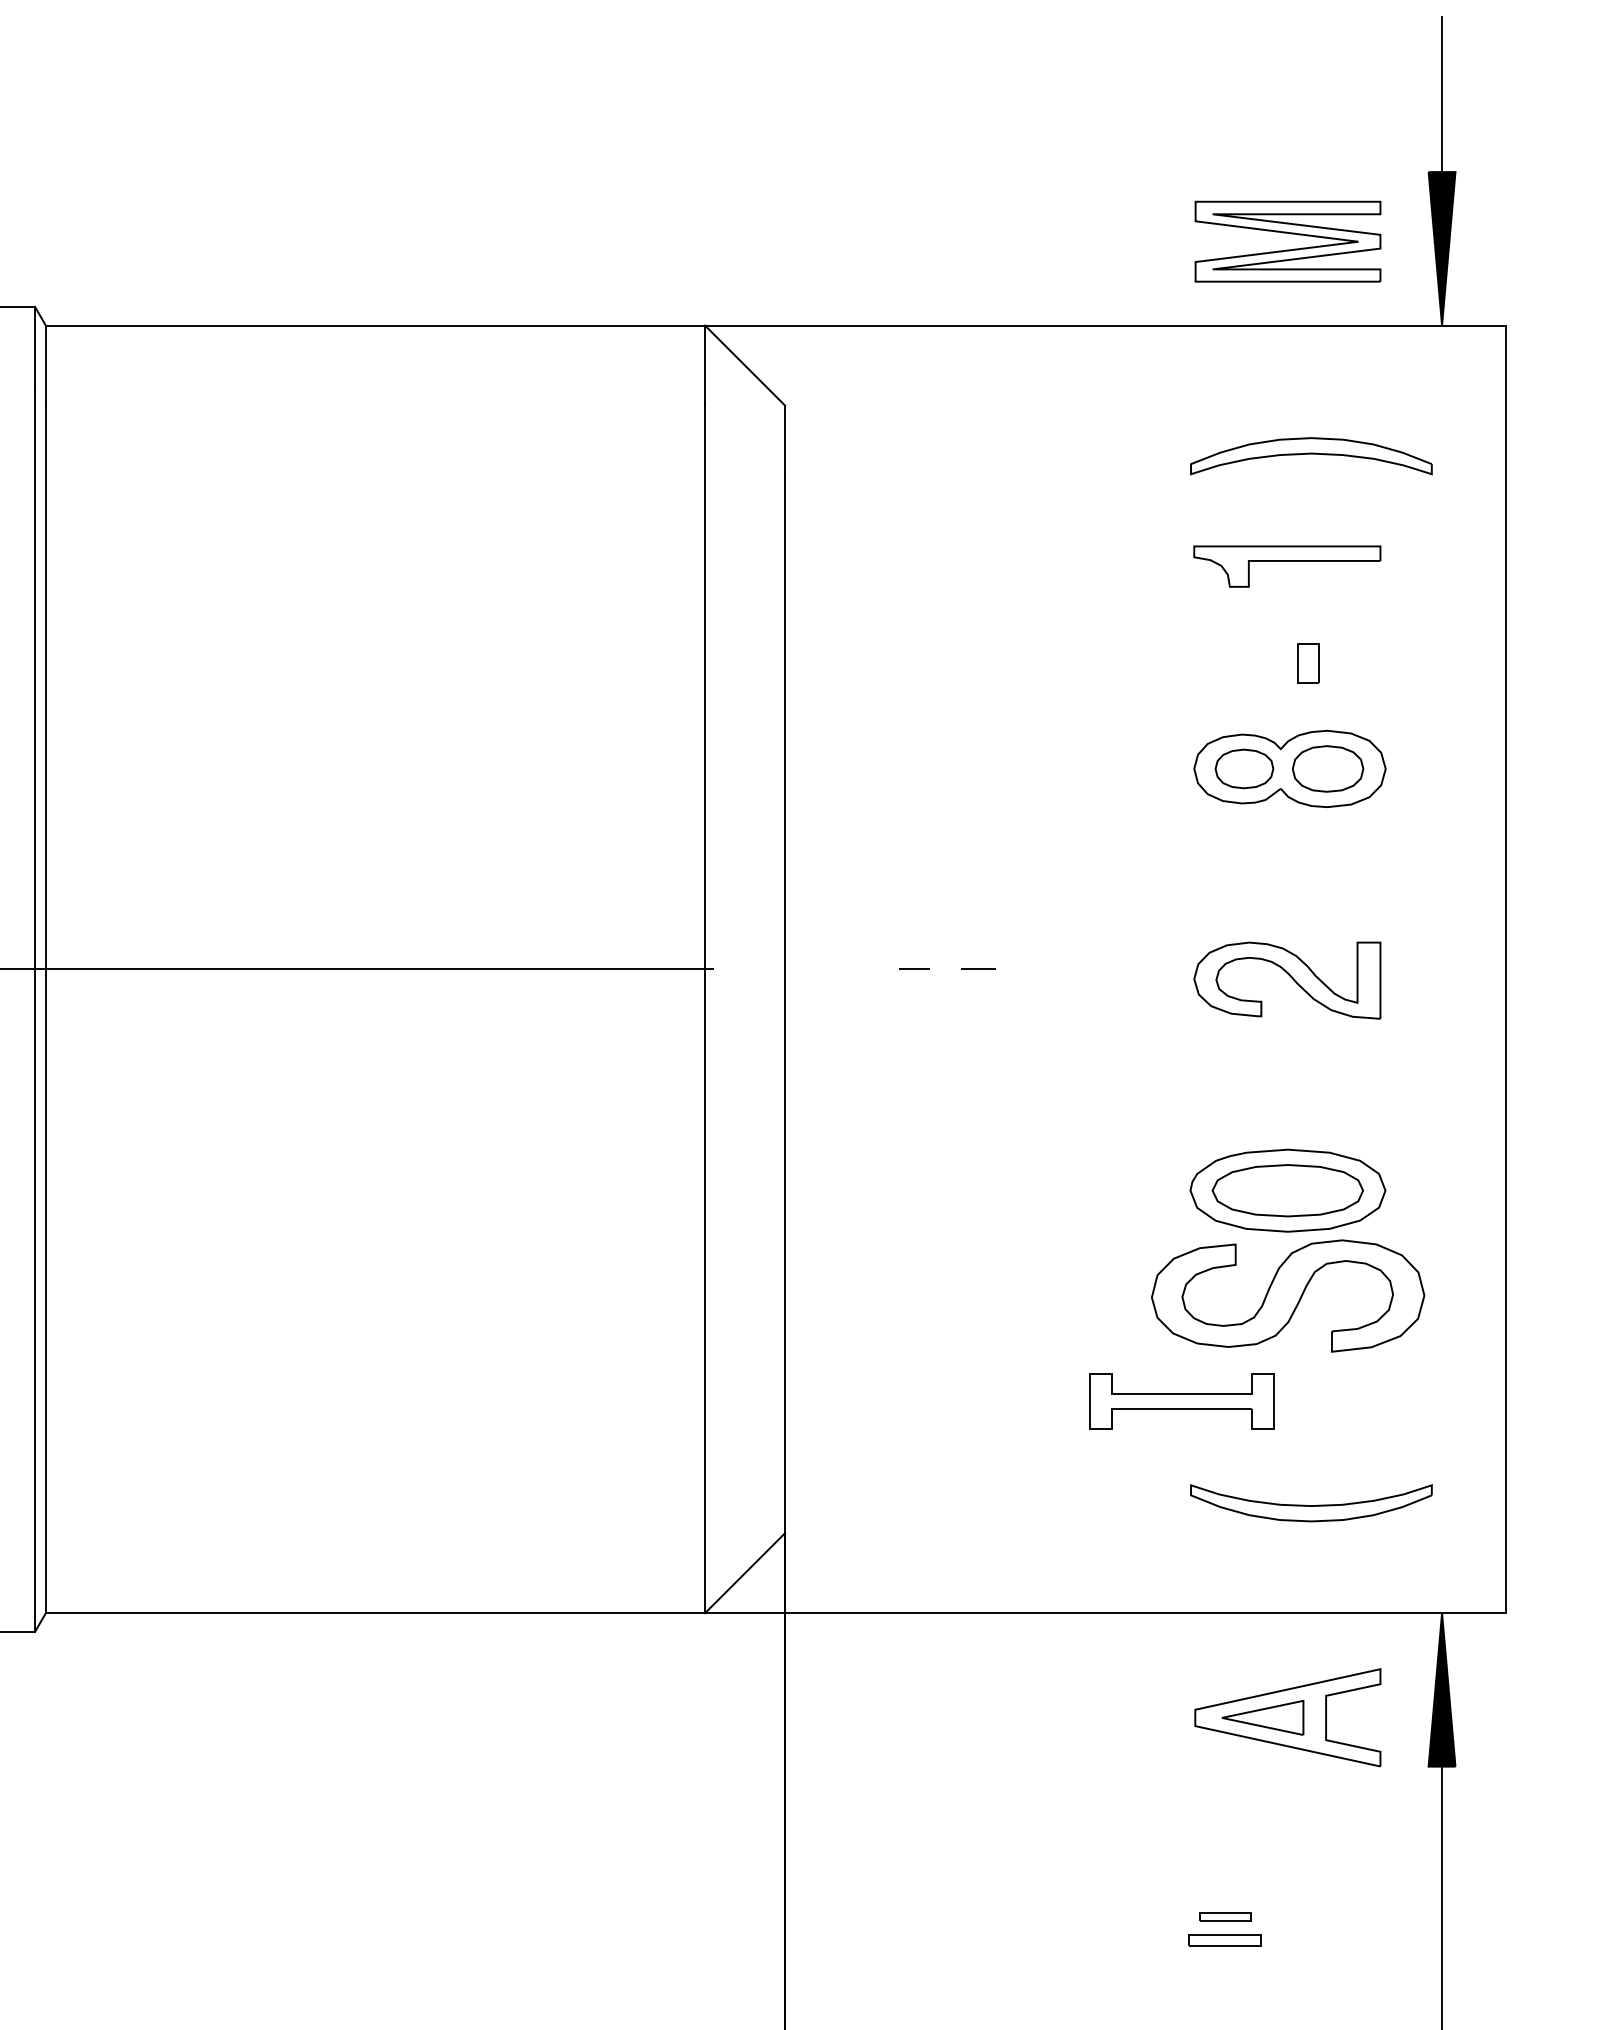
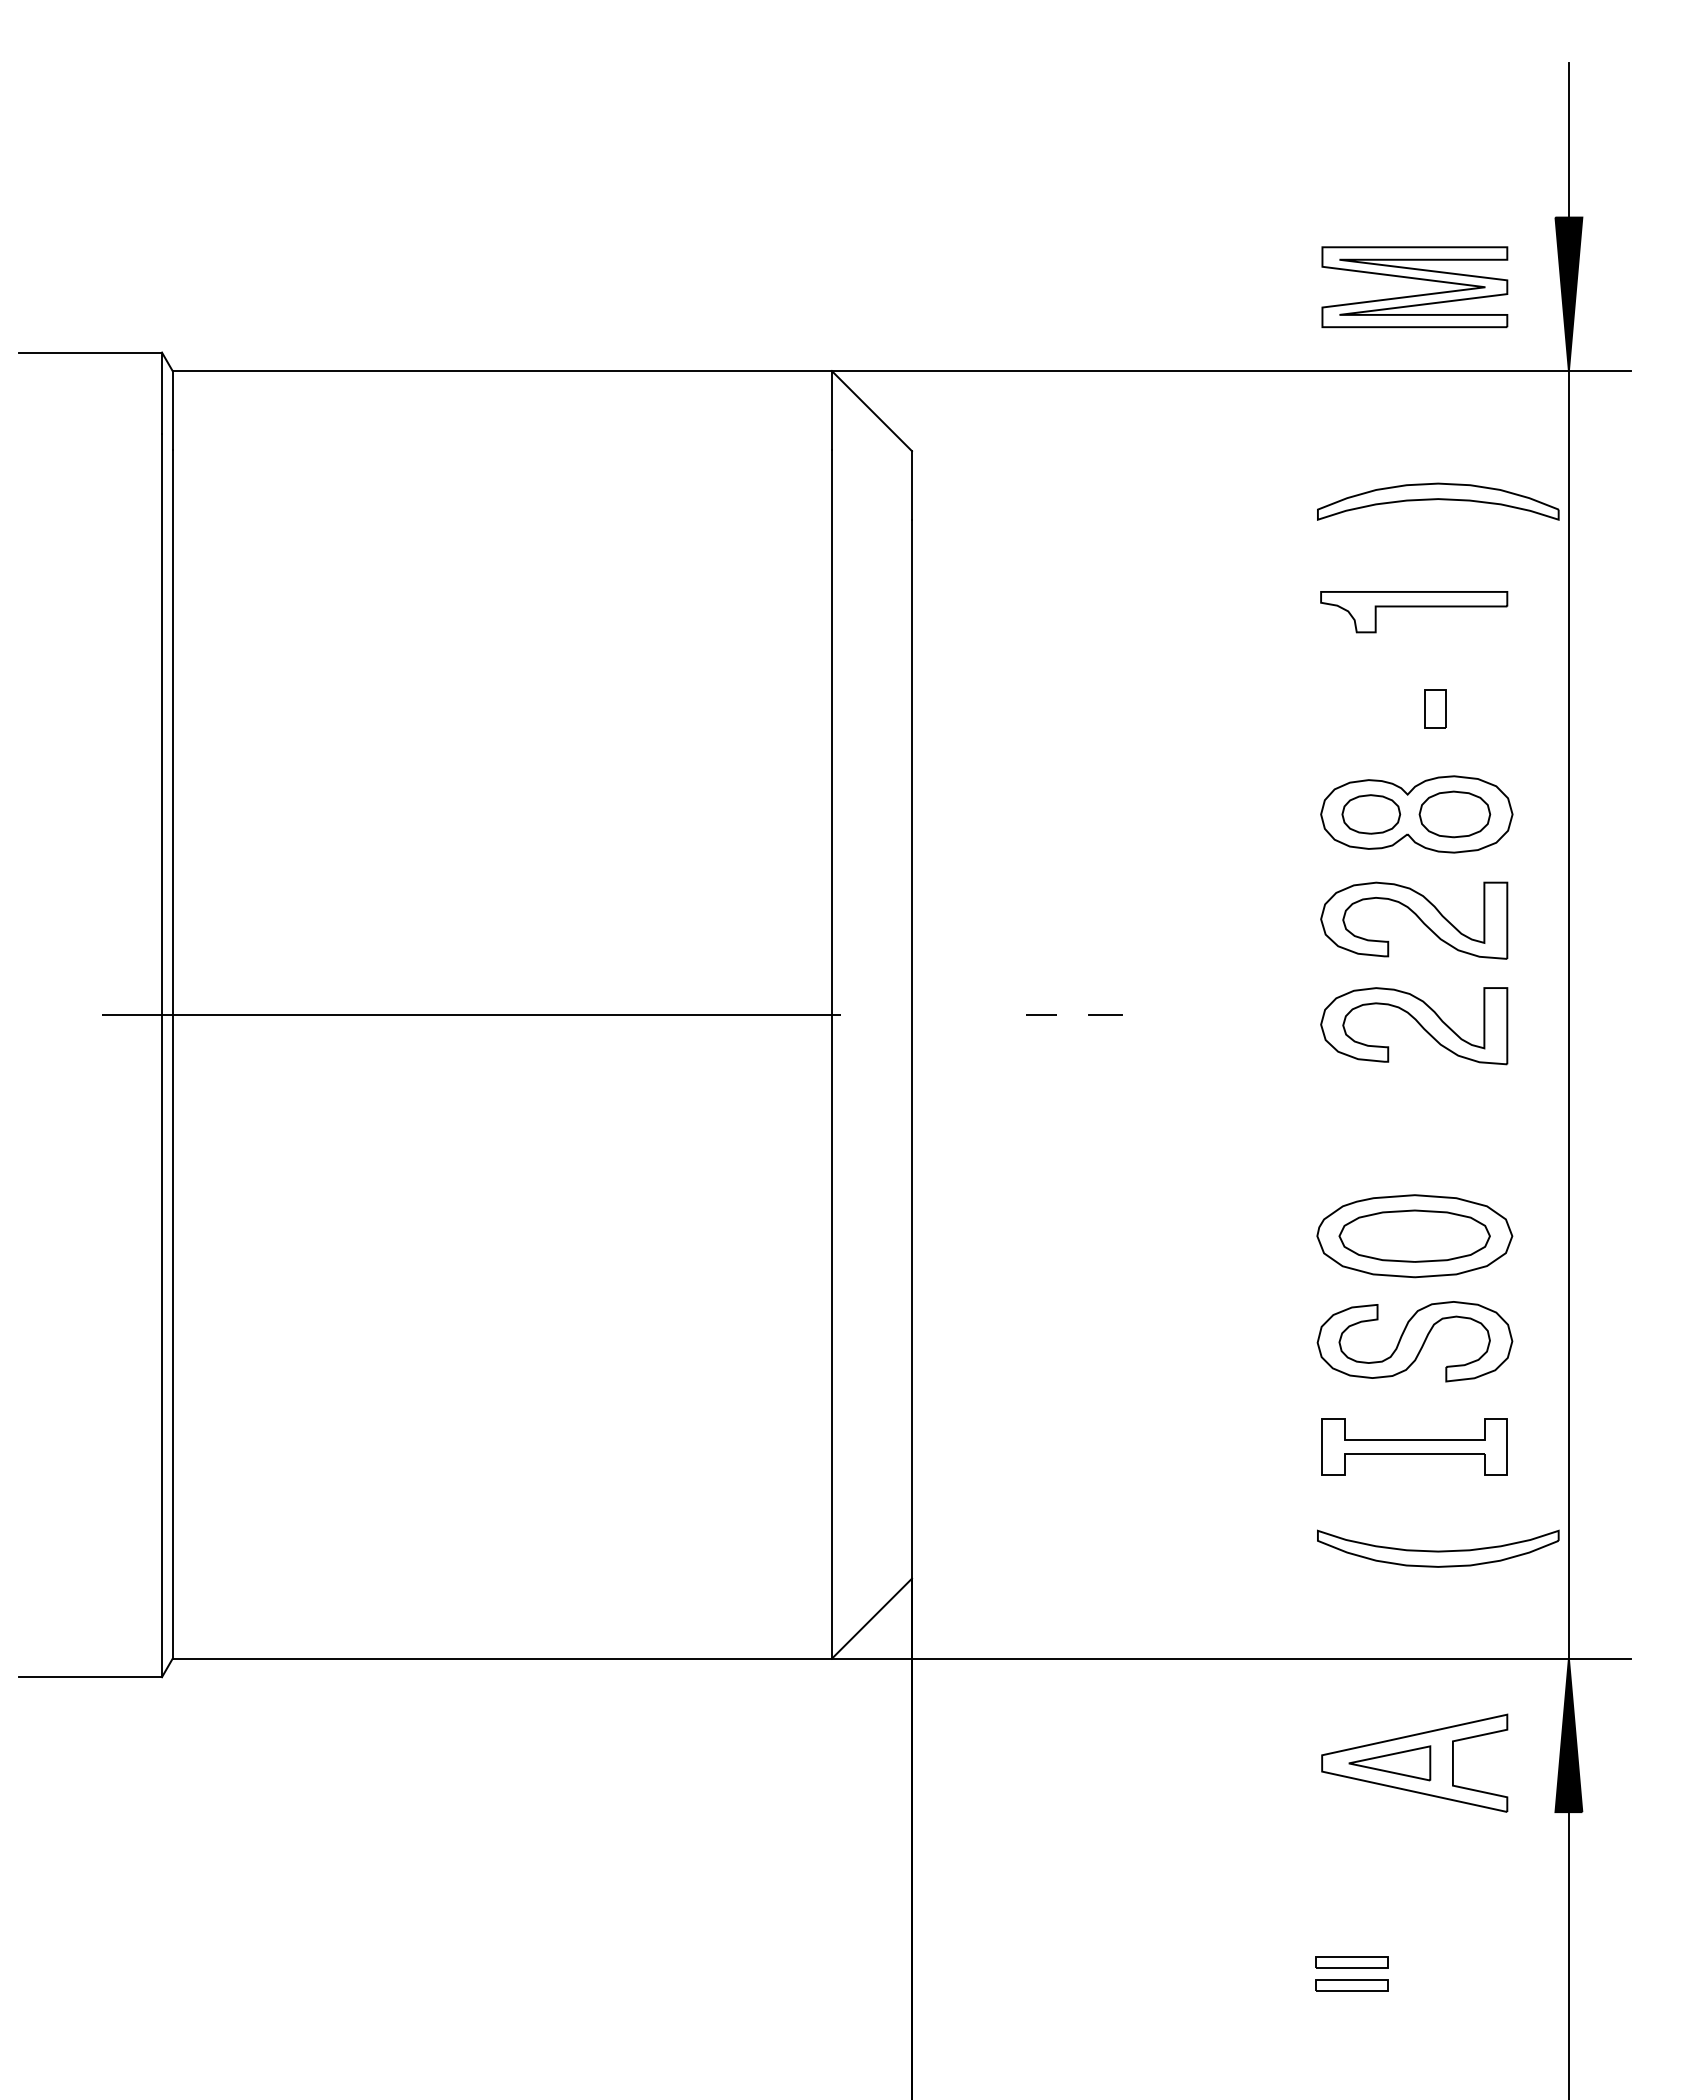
part: (1287, 875) -> (1414, 920), added
line: (1505, 969) -> (1568, 1014), moved
part: (1287, 1296) -> (1414, 1341), size x0.71
part: (1181, 1401) -> (1414, 1446), moved
part: (1224, 1917) -> (1351, 1962), size x1.43

